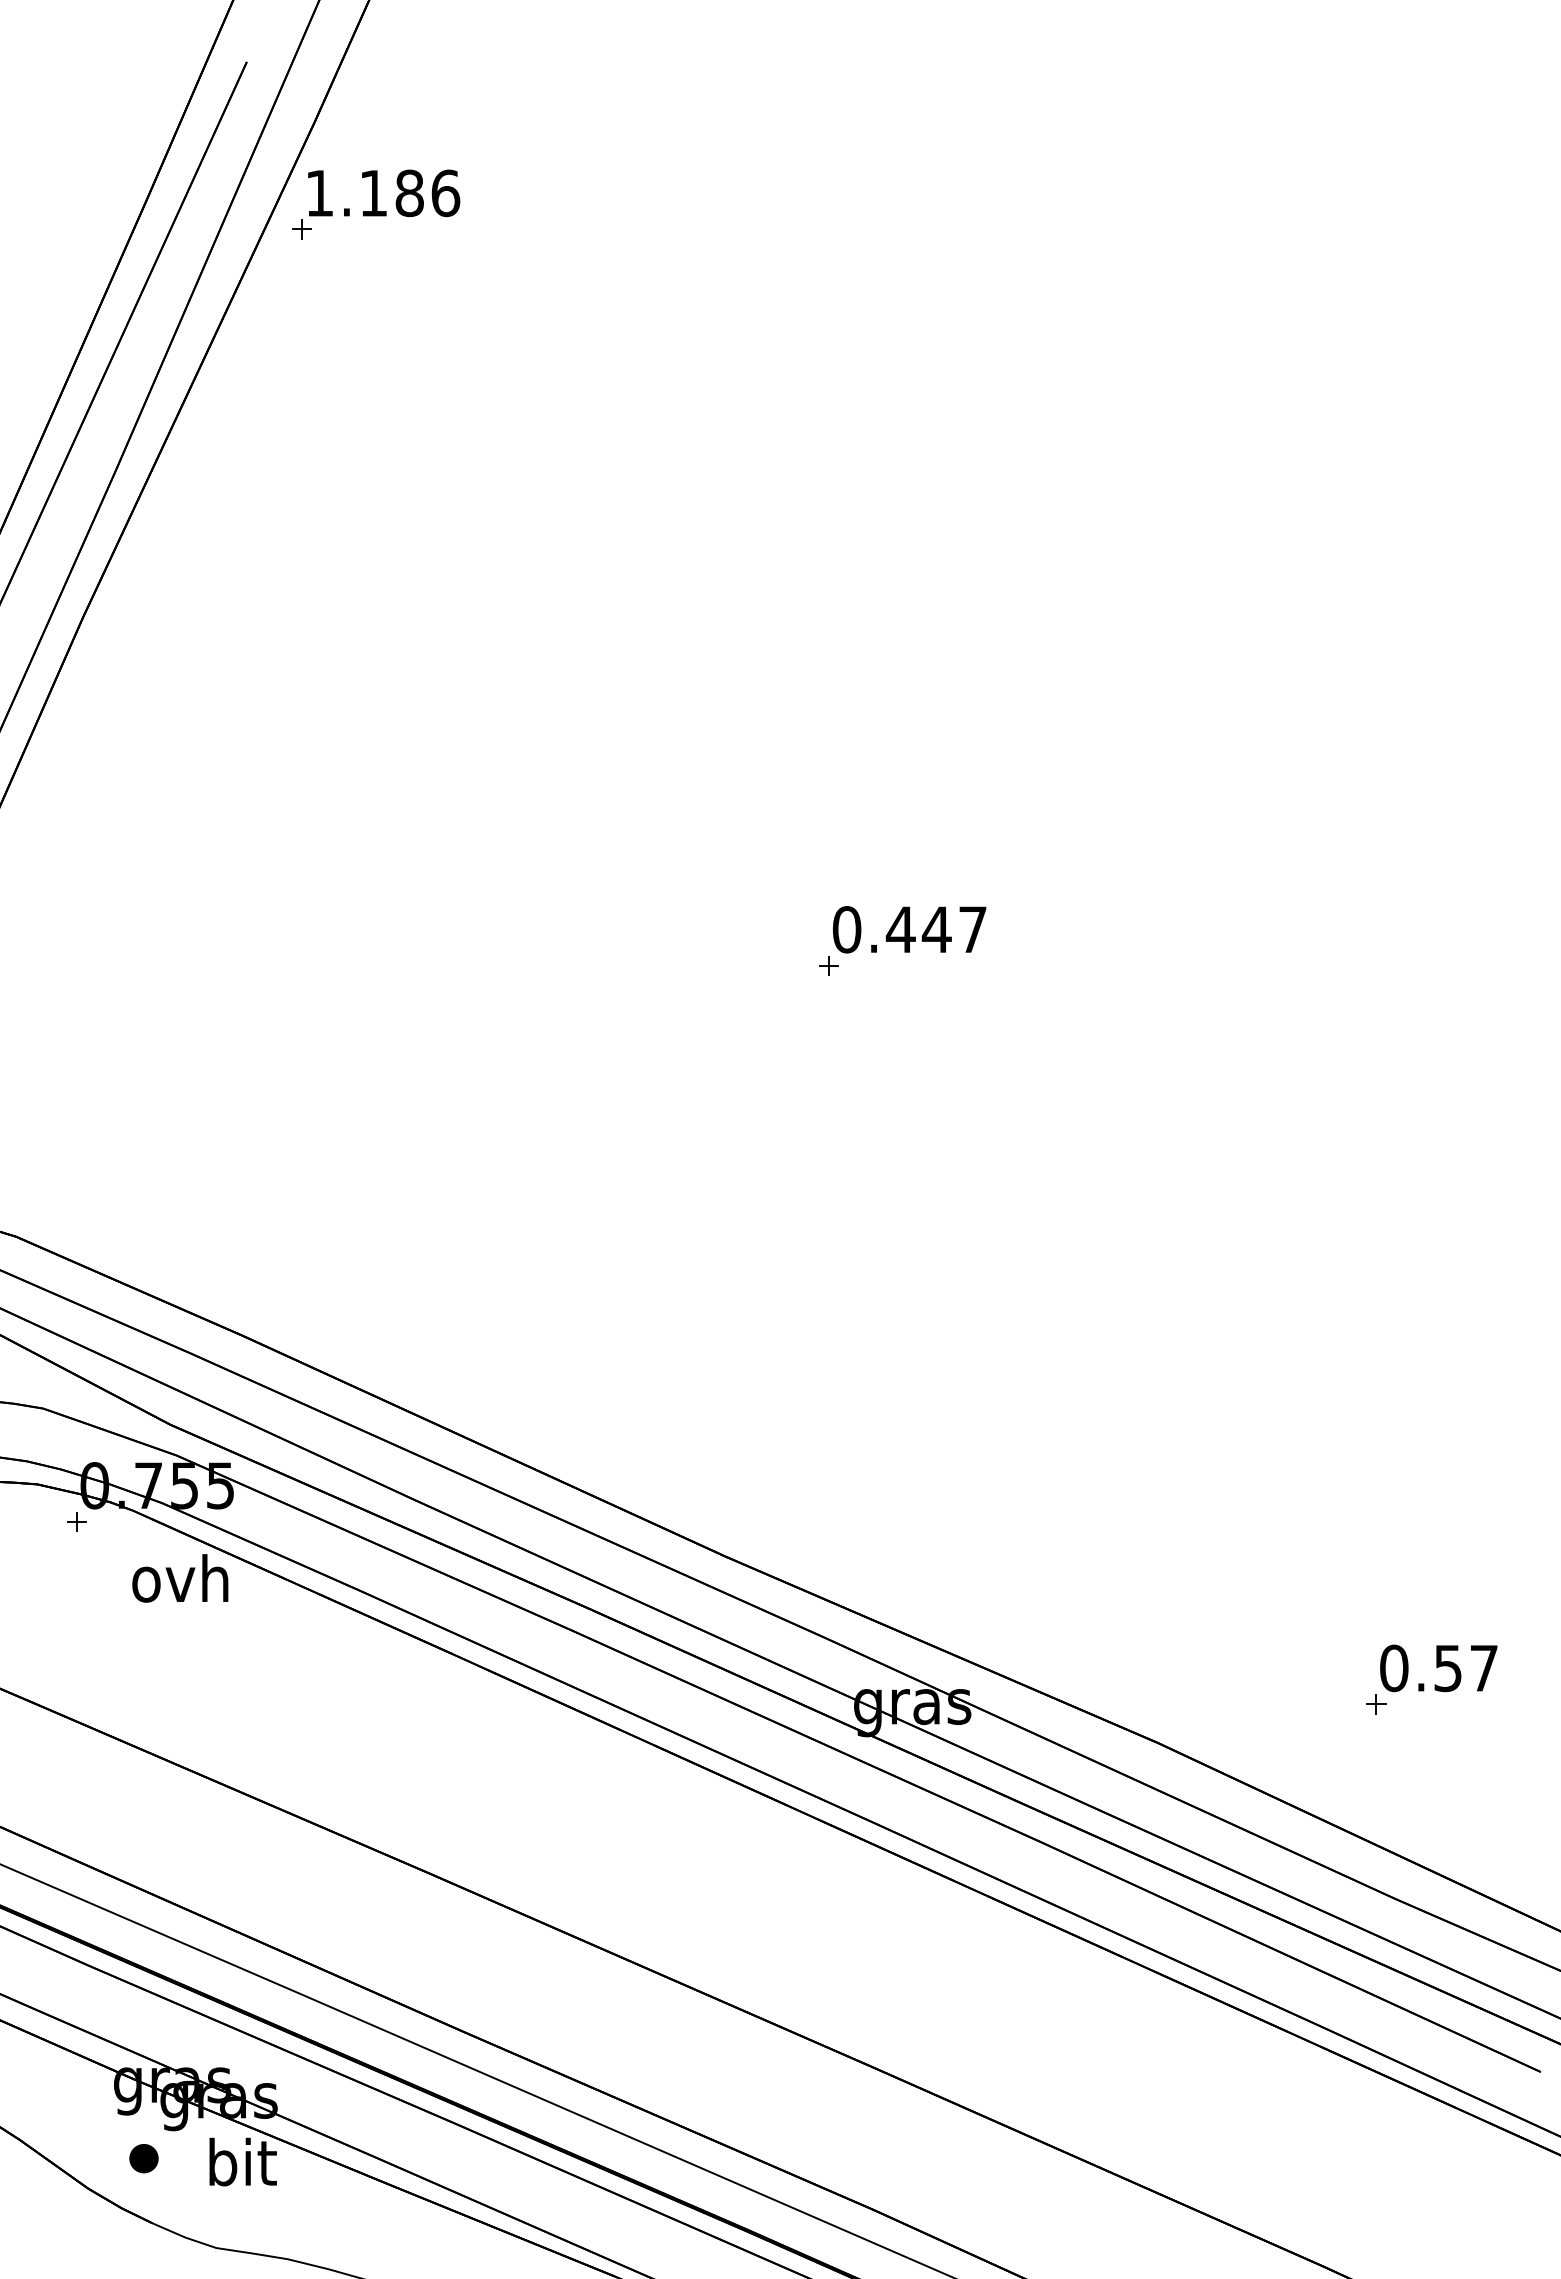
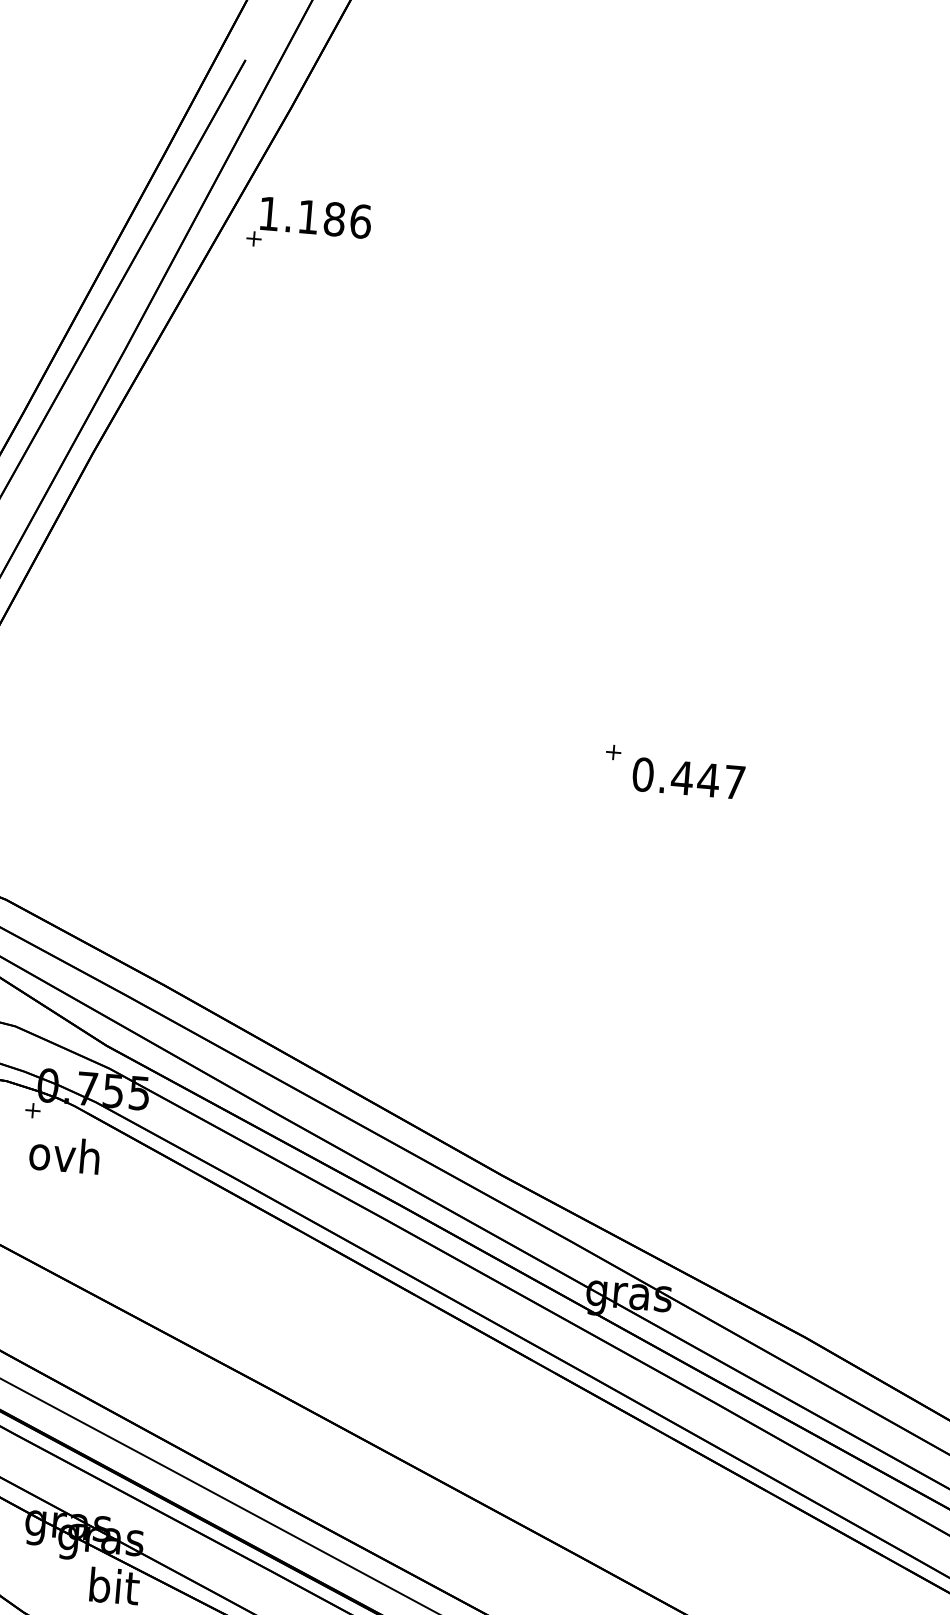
part: (376, 204) -> (309, 225), moved
text: (909, 929) -> (688, 778), moved
text: (180, 1578) -> (64, 1154), moved
part: (143, 2158) -> (42, 1577), removed

